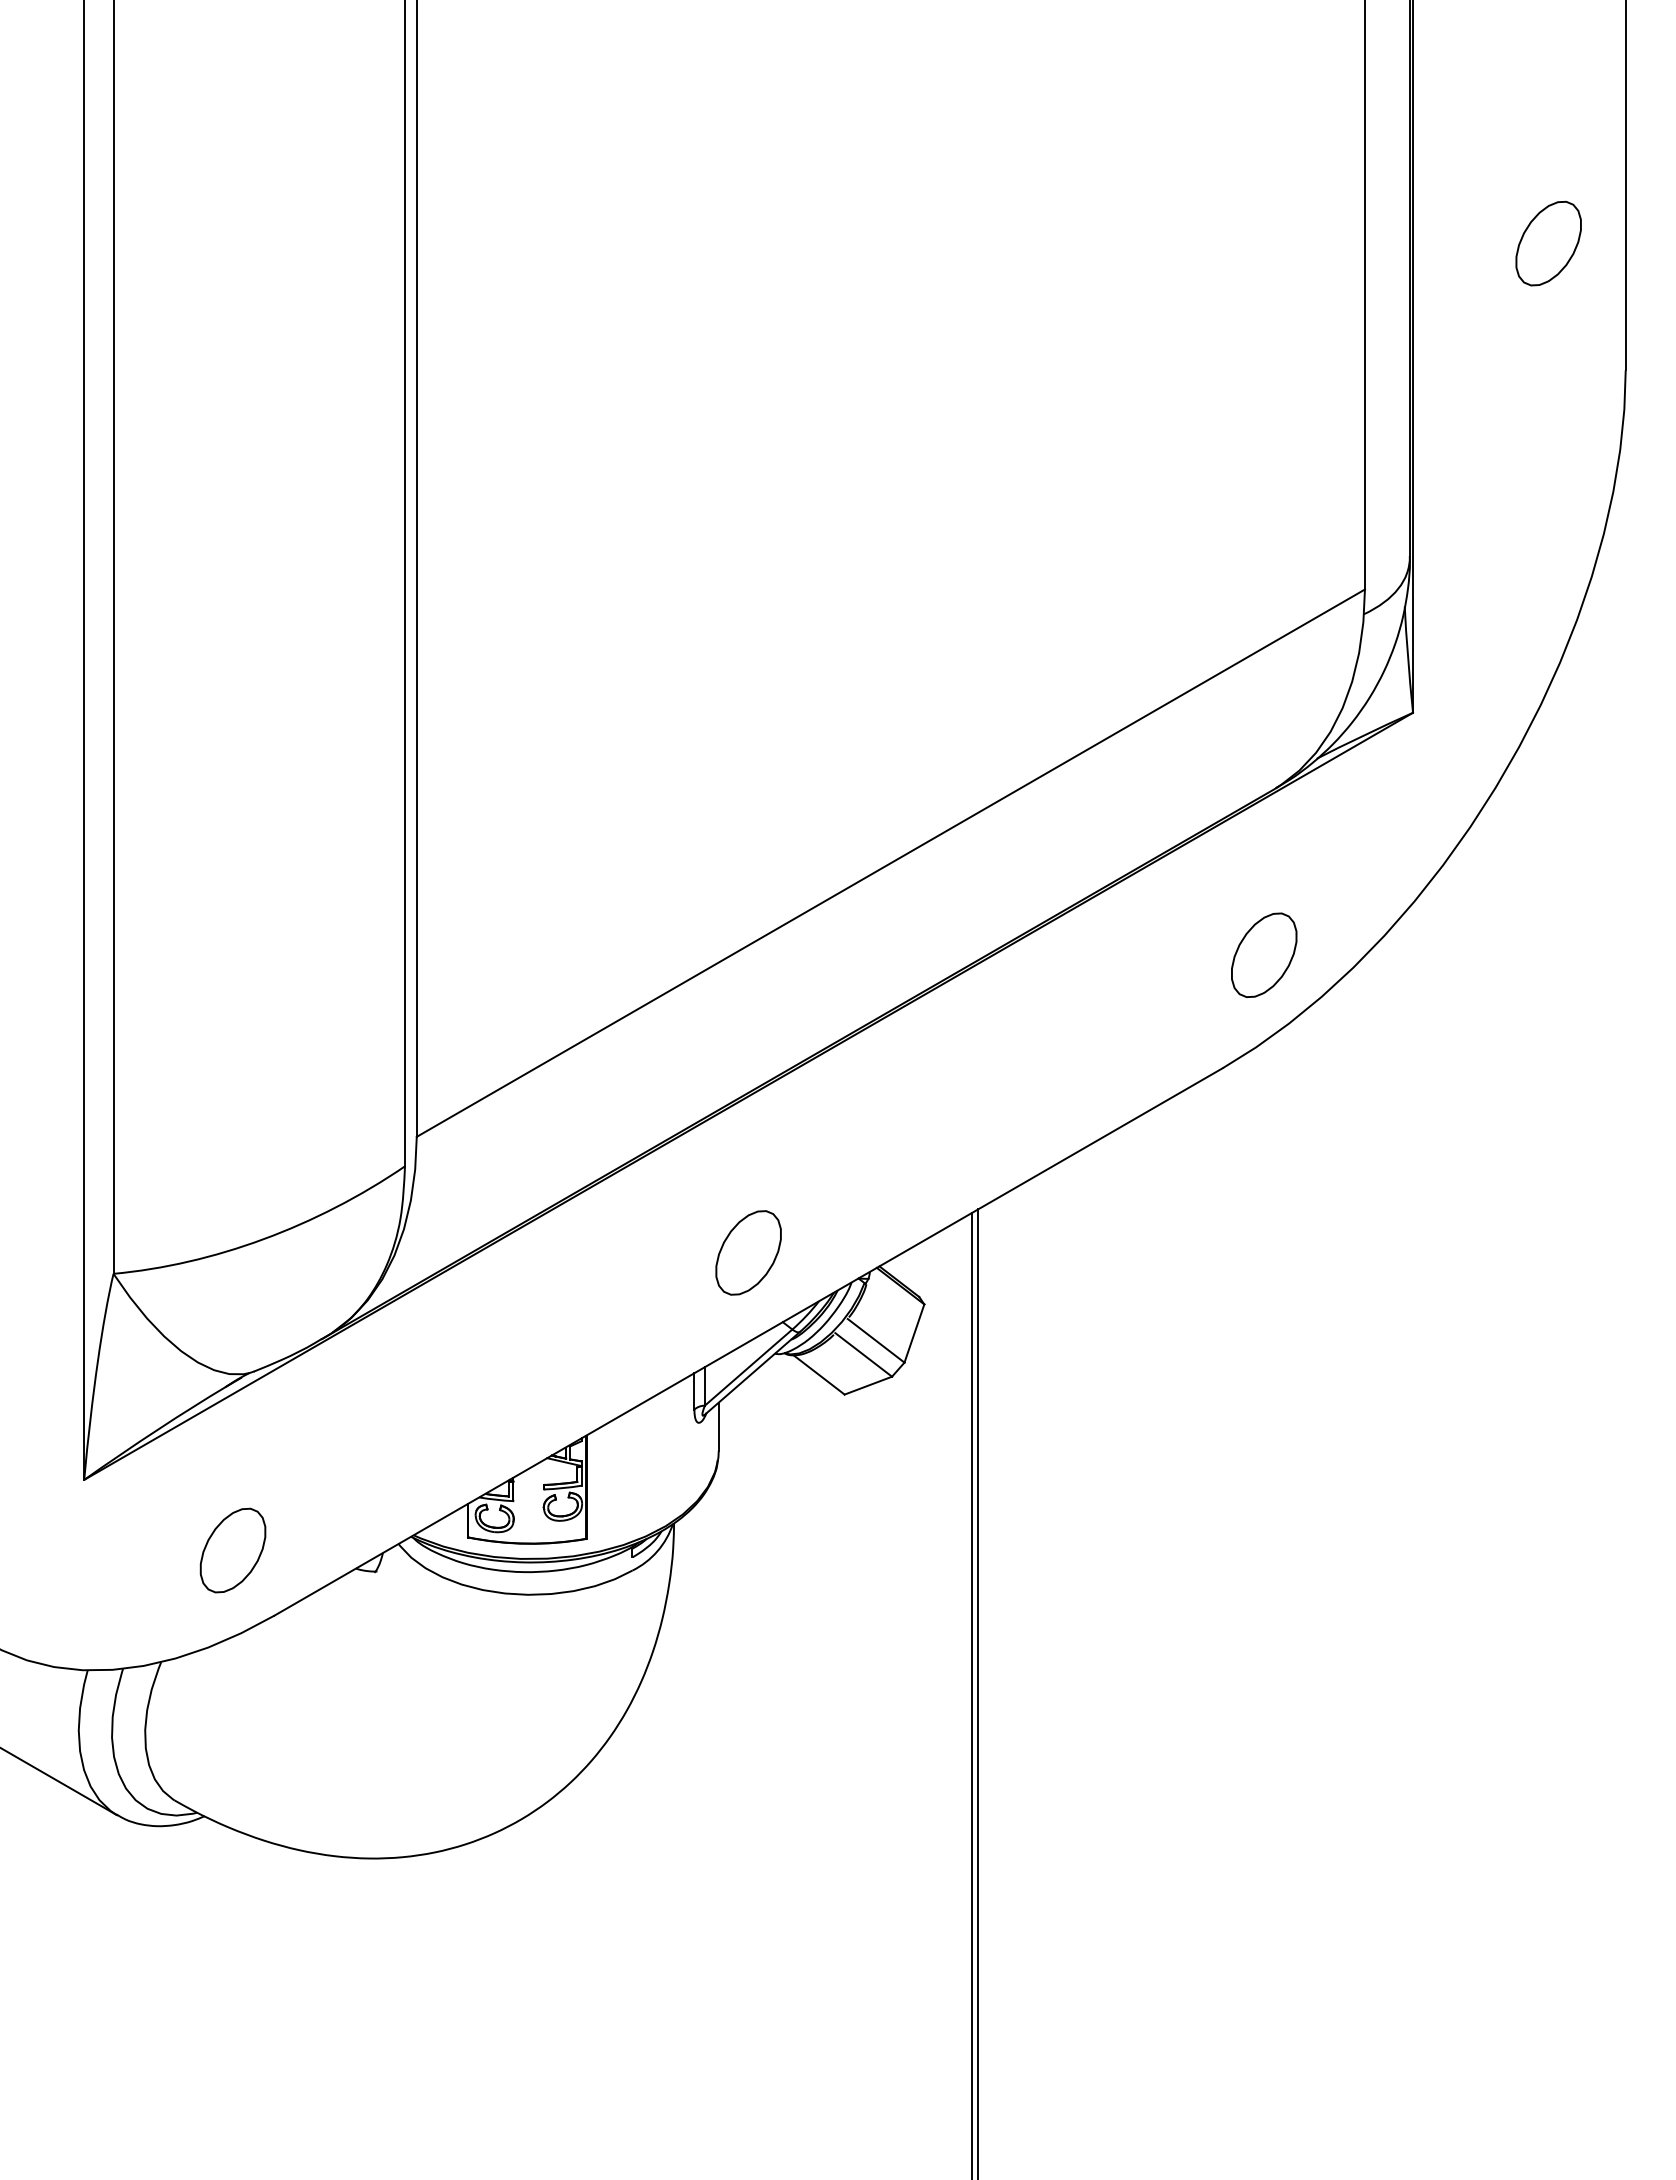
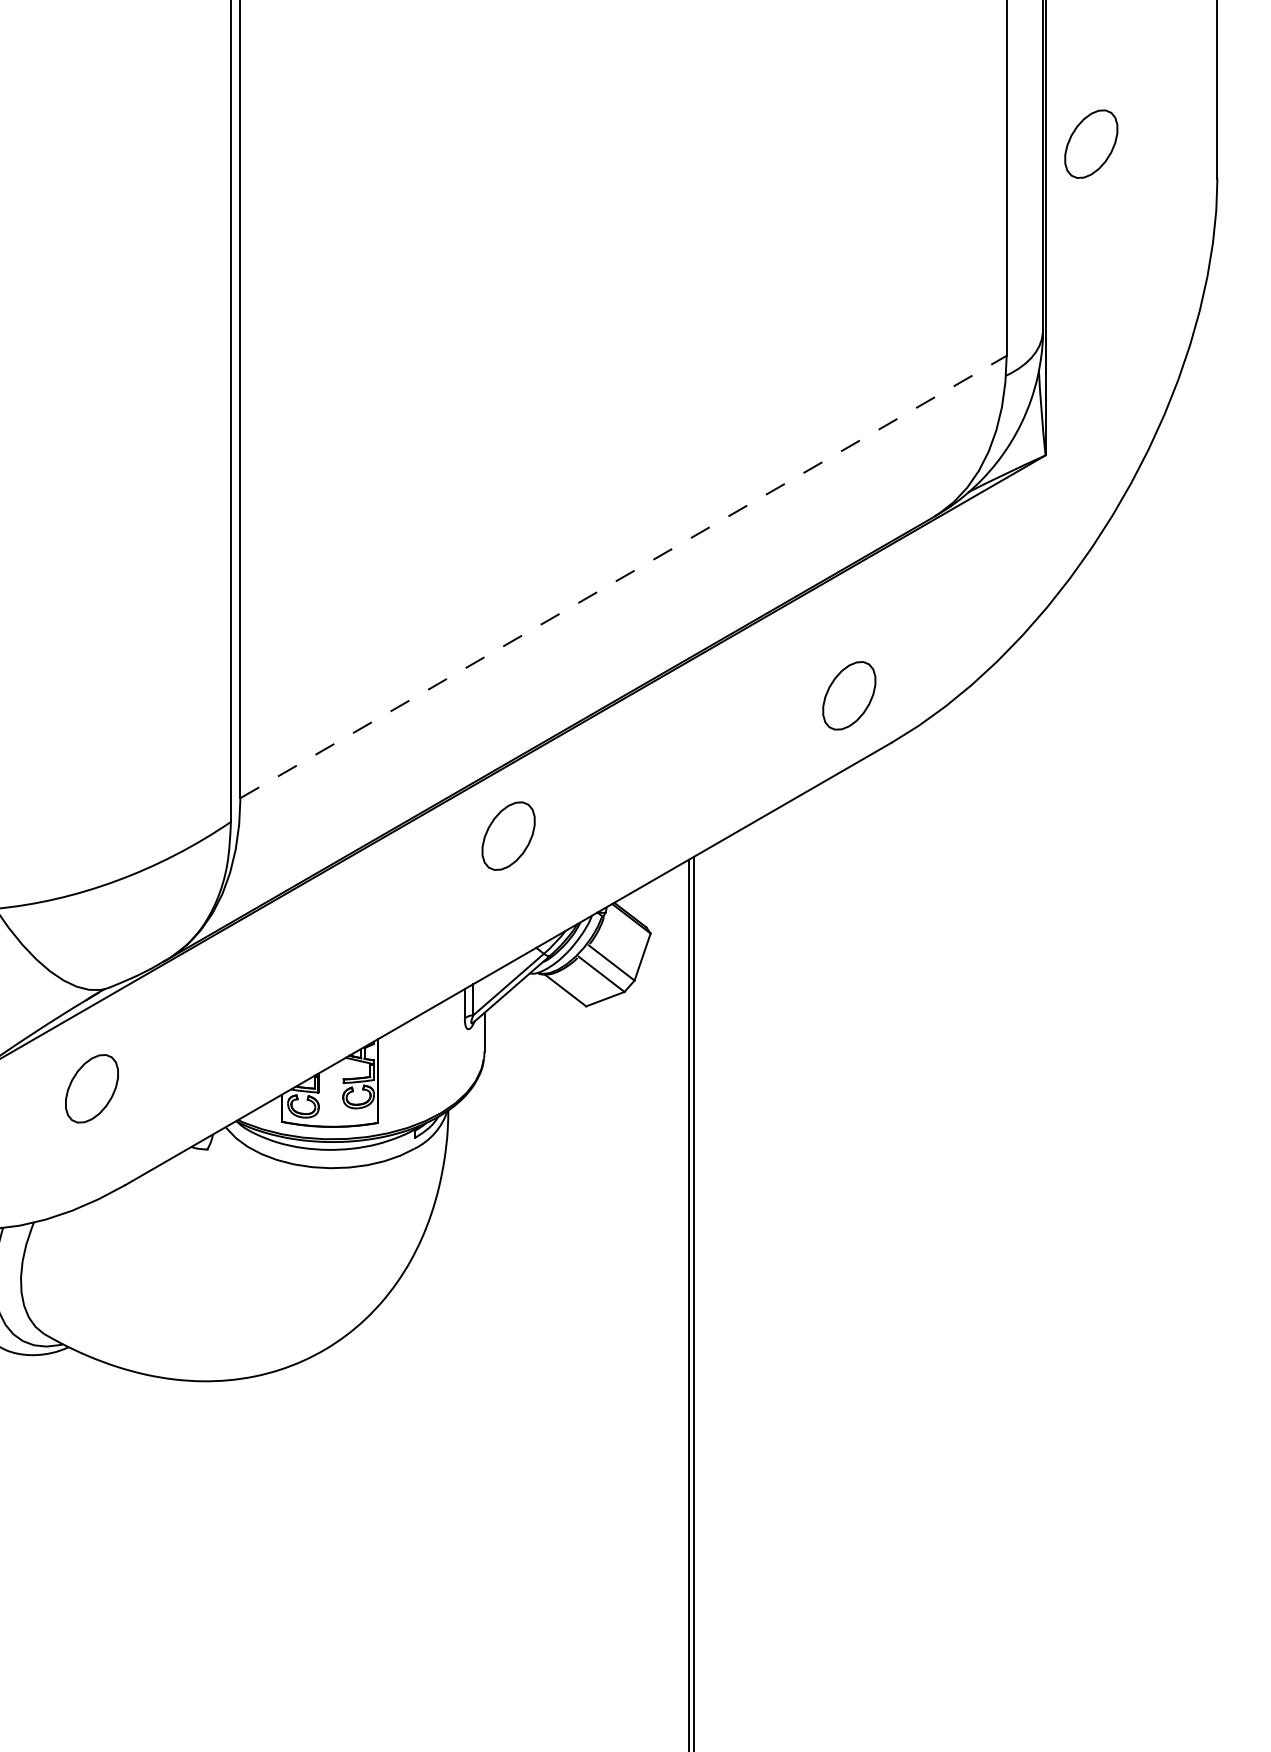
part: (1548, 243) -> (1091, 144), moved
line: (891, 862) -> (624, 576), solid -> dashed
part: (1264, 954) -> (849, 695), moved
part: (748, 1252) -> (508, 835), moved
part: (232, 1550) -> (91, 1088), moved

